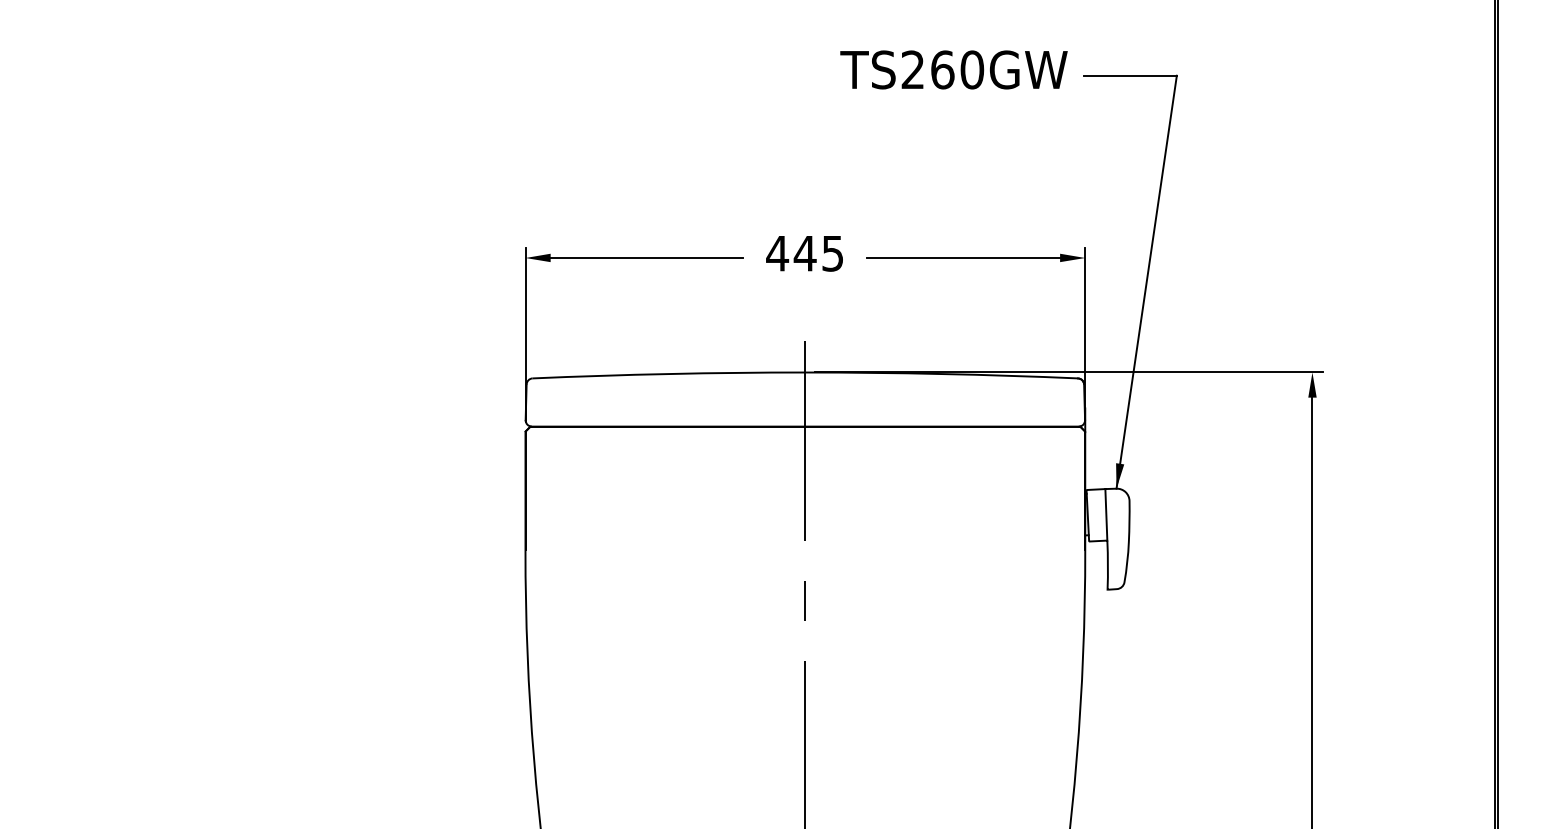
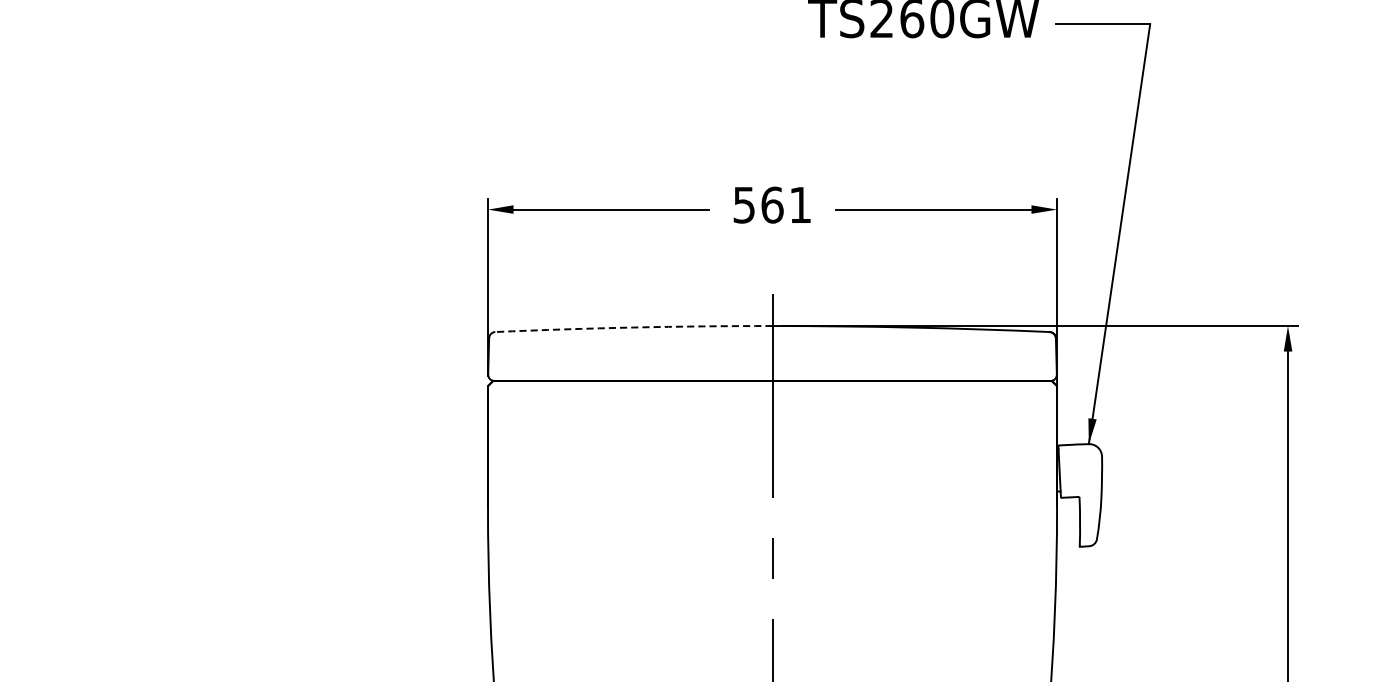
text: (804, 253) -> (771, 205), 445 -> 561
arc: (668, 373) -> (633, 327), solid -> dashed
line: (1106, 514) -> (1078, 470), removed

